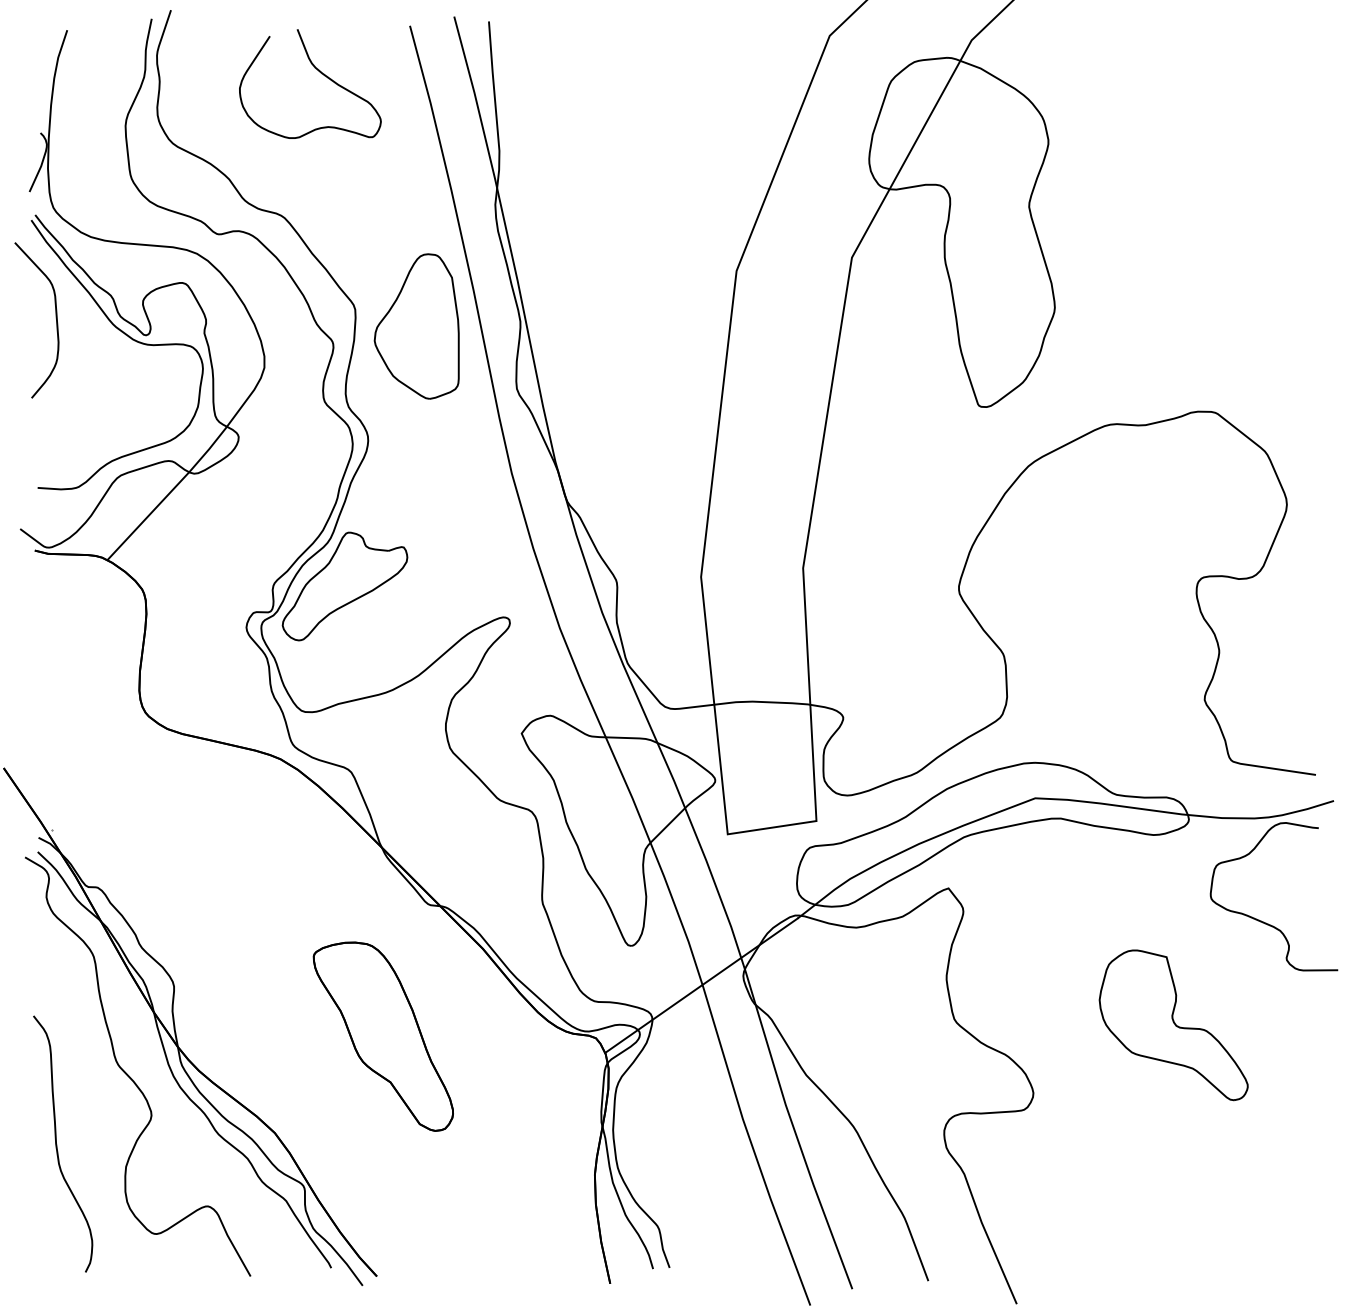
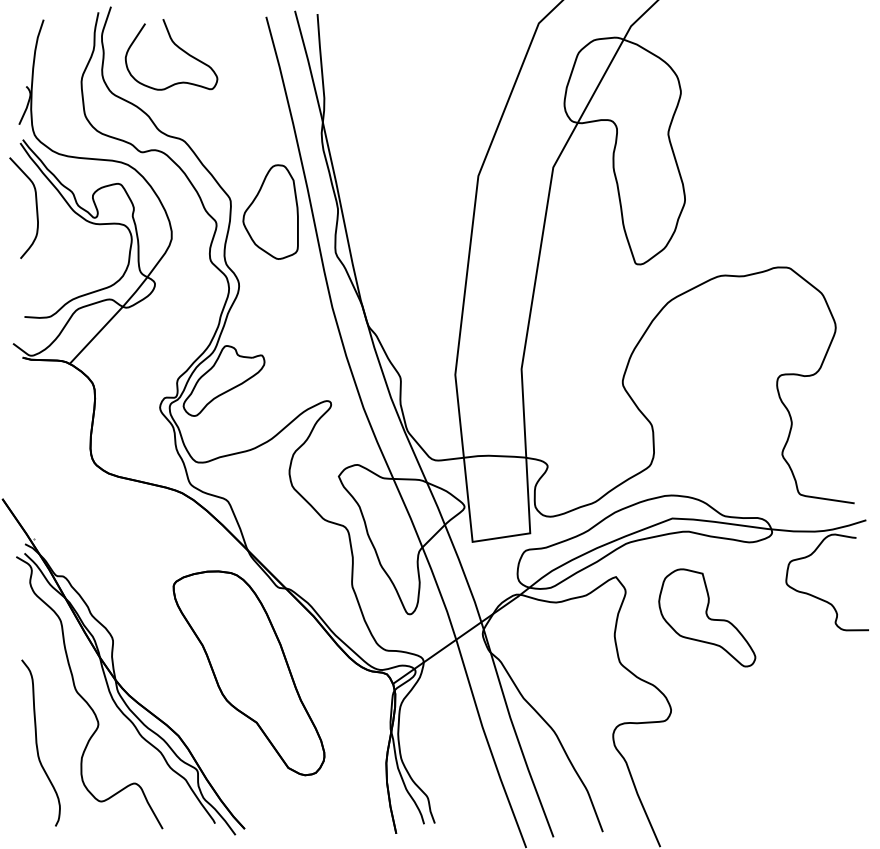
curve: (319, 72) -> (177, 47), moved
part: (1174, 1024) -> (707, 617), moved
part: (382, 1036) -> (248, 673), size x1.67

